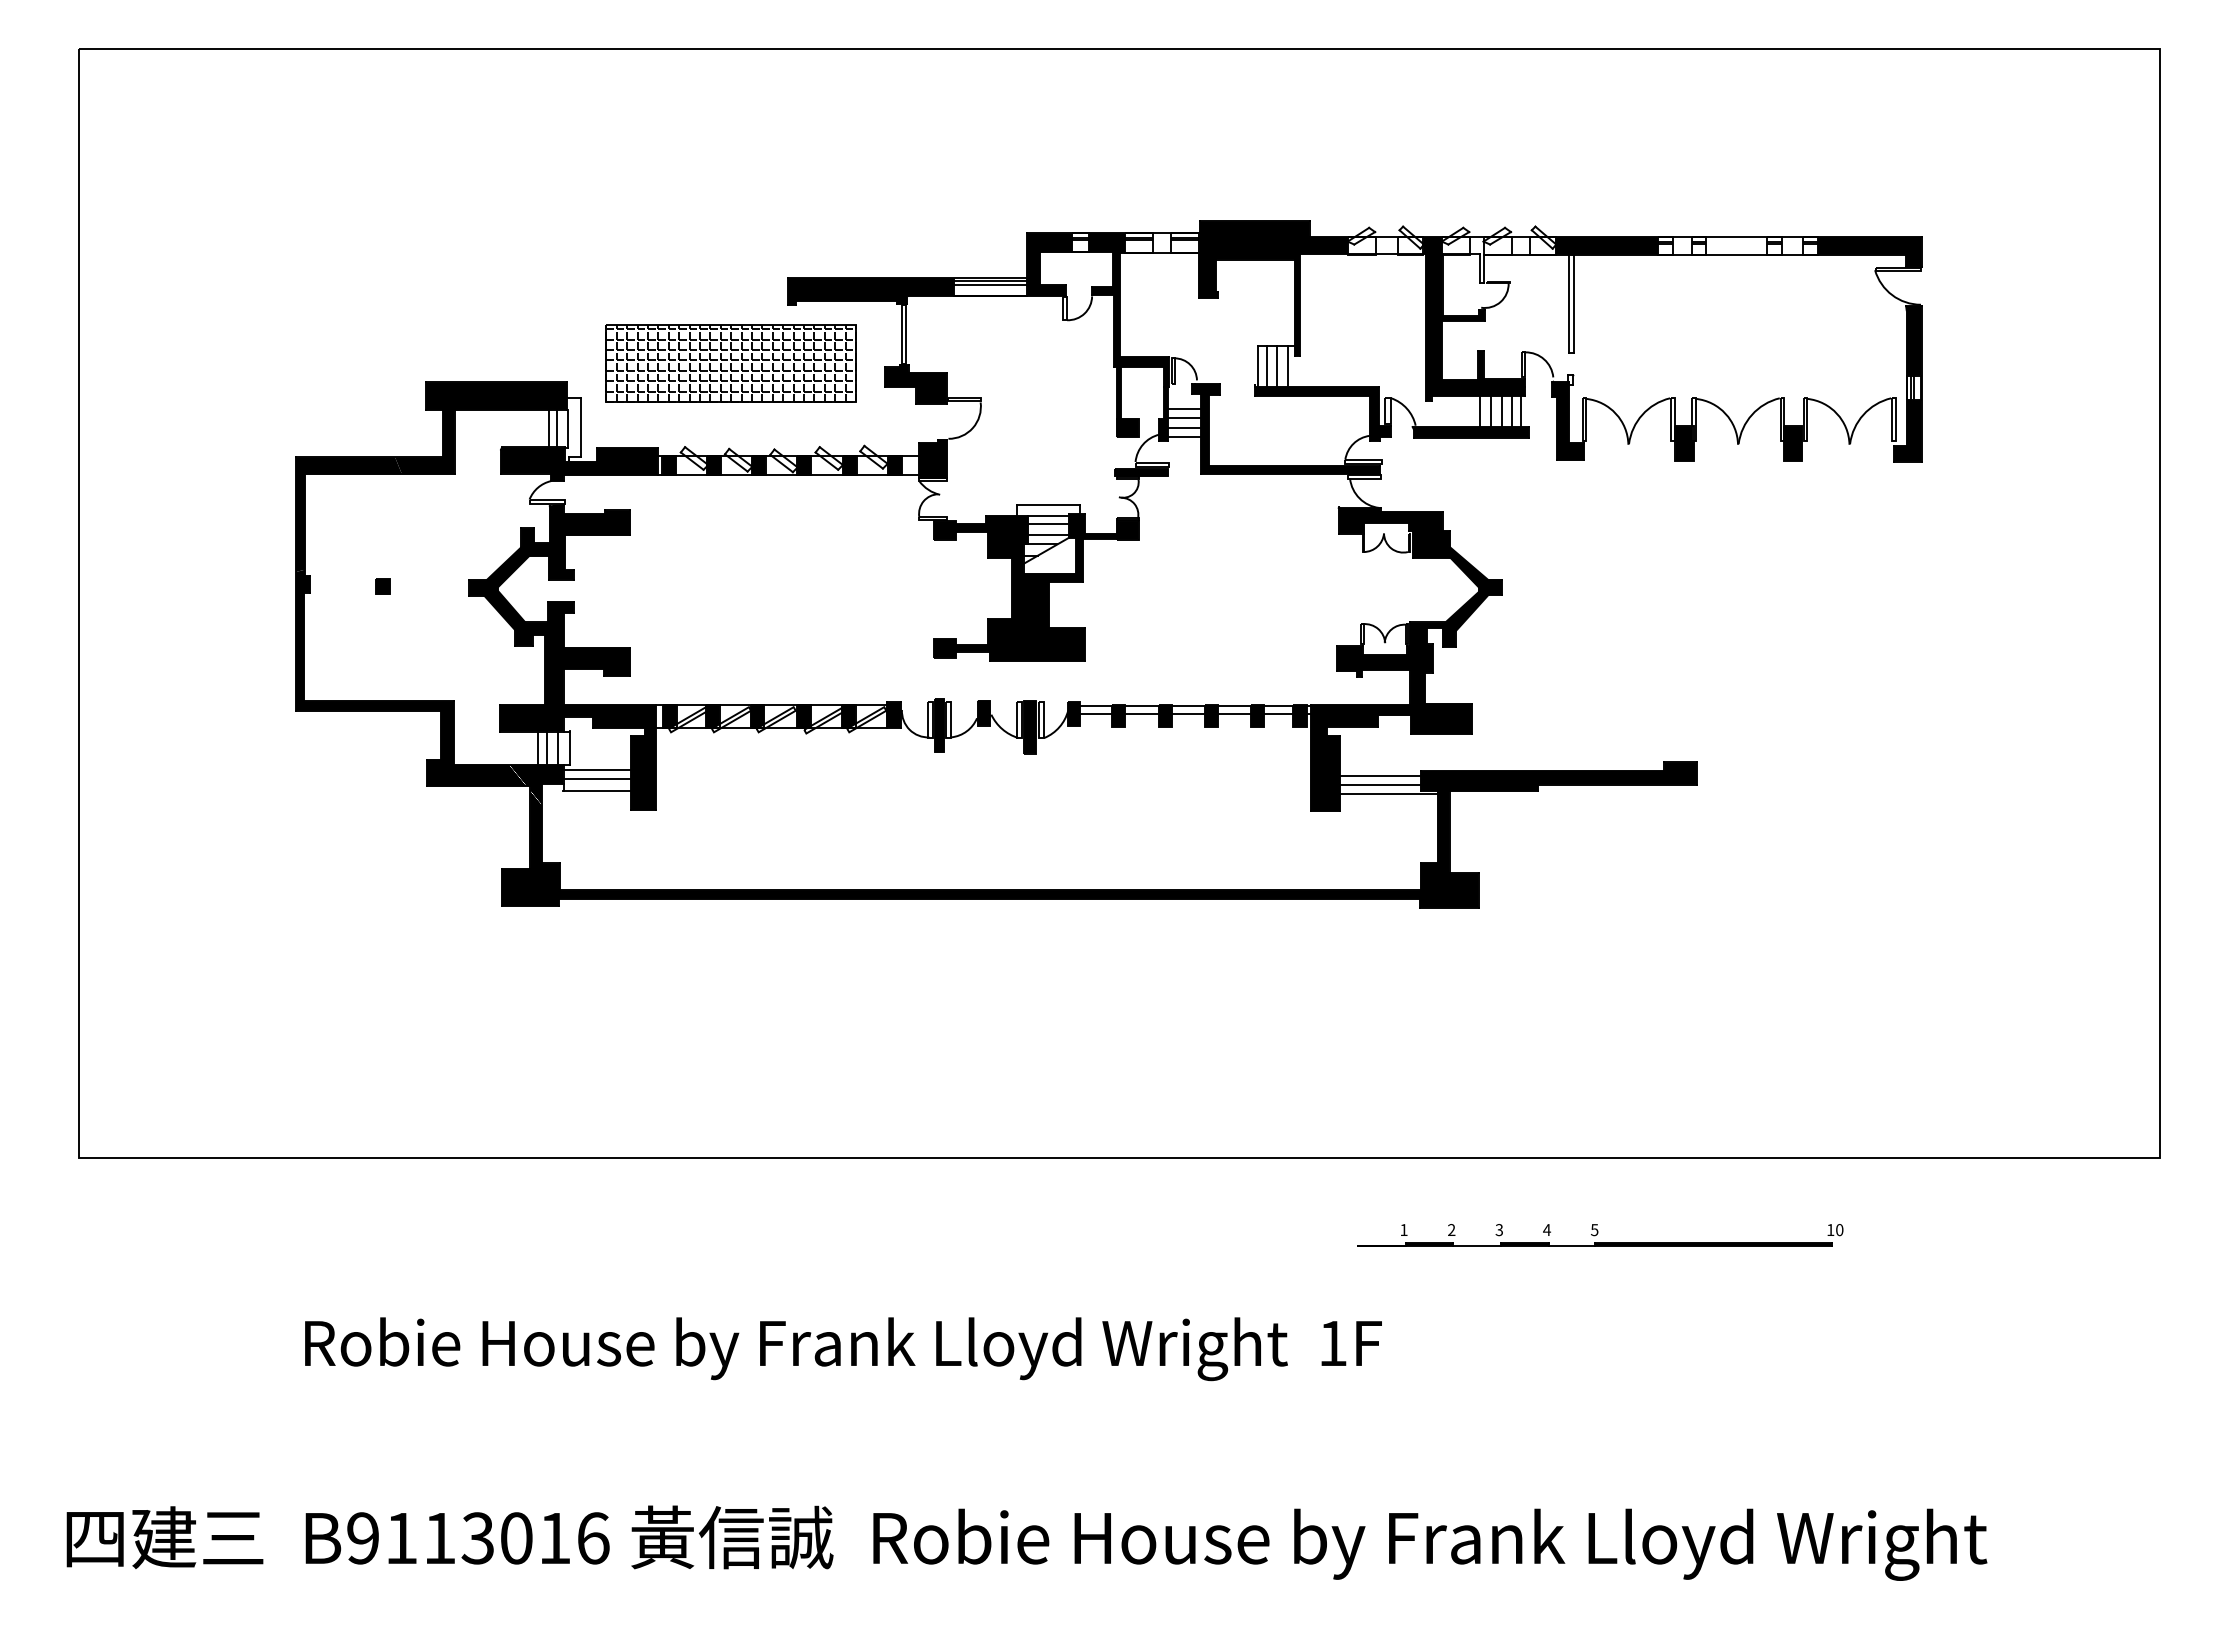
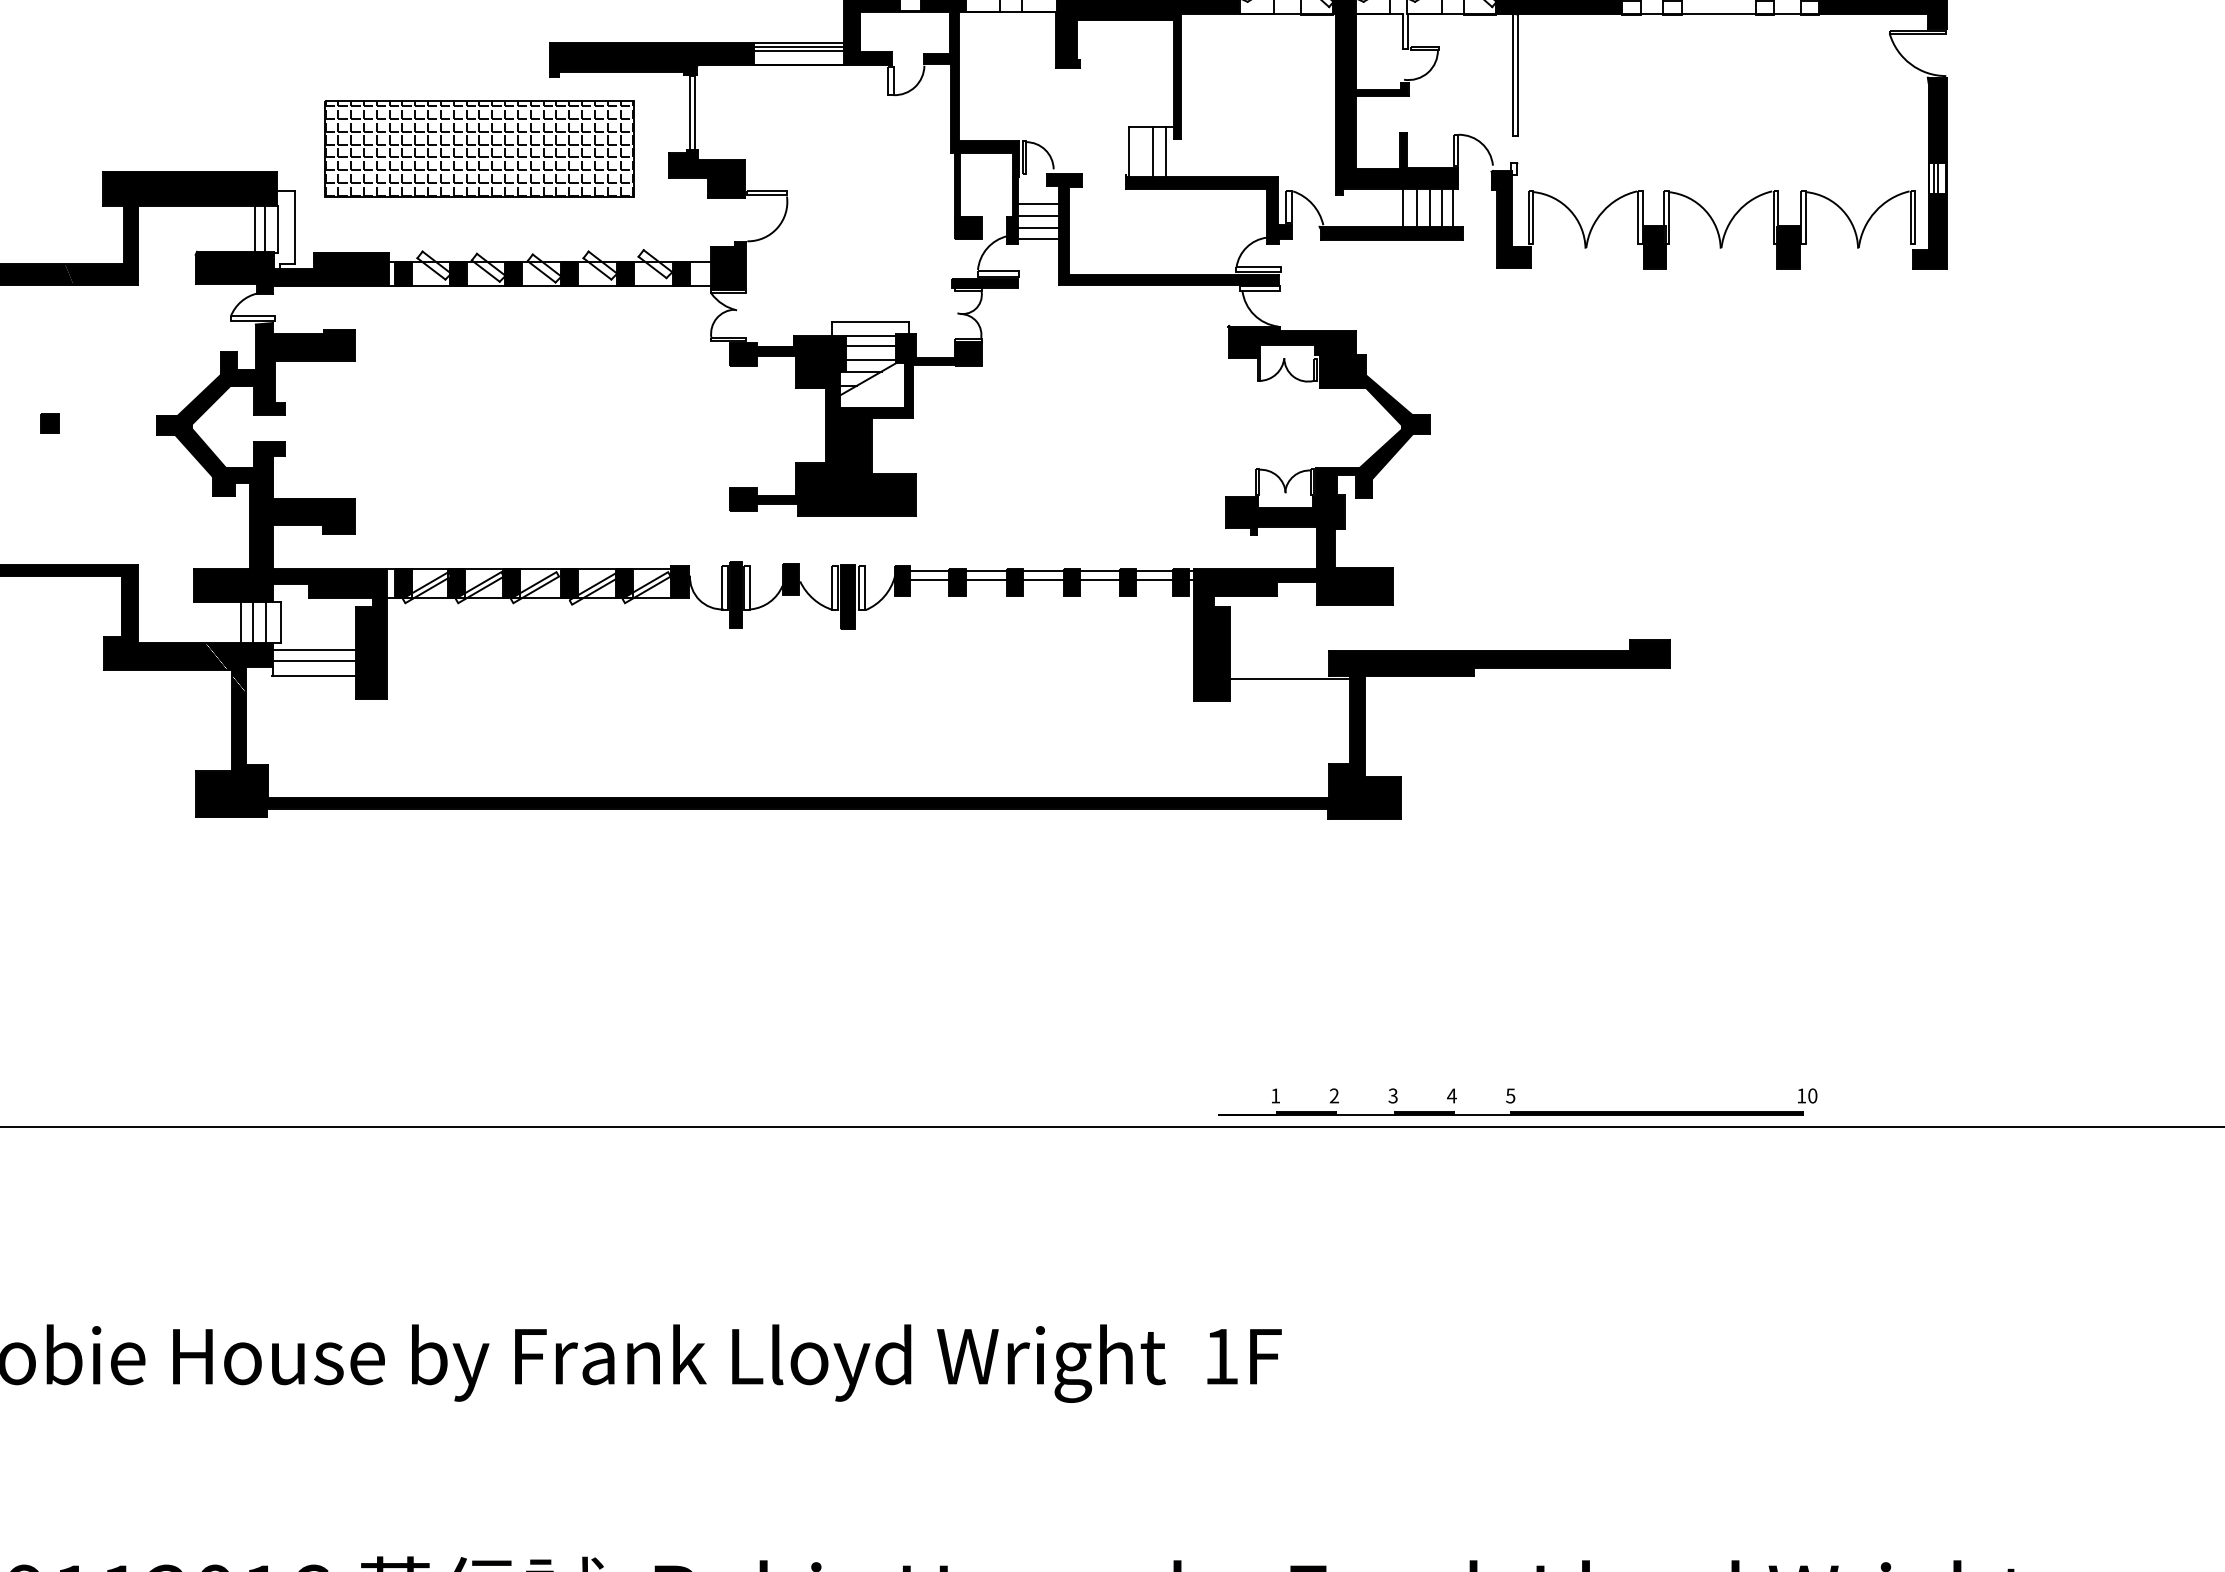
line: (1266, 366) -> (1139, 152), removed
line: (1380, 776) -> (1279, 657), removed
line: (1380, 785) -> (1279, 668), removed
part: (1600, 1235) -> (1517, 1102), moved

